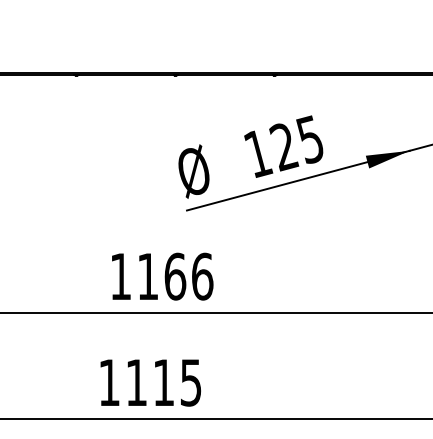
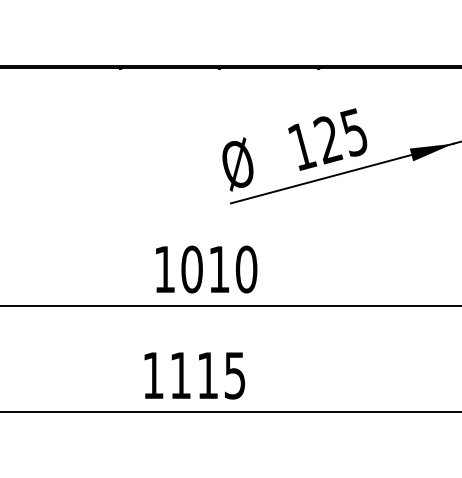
text: (175, 276) -> (219, 269), 1166 -> 1010

